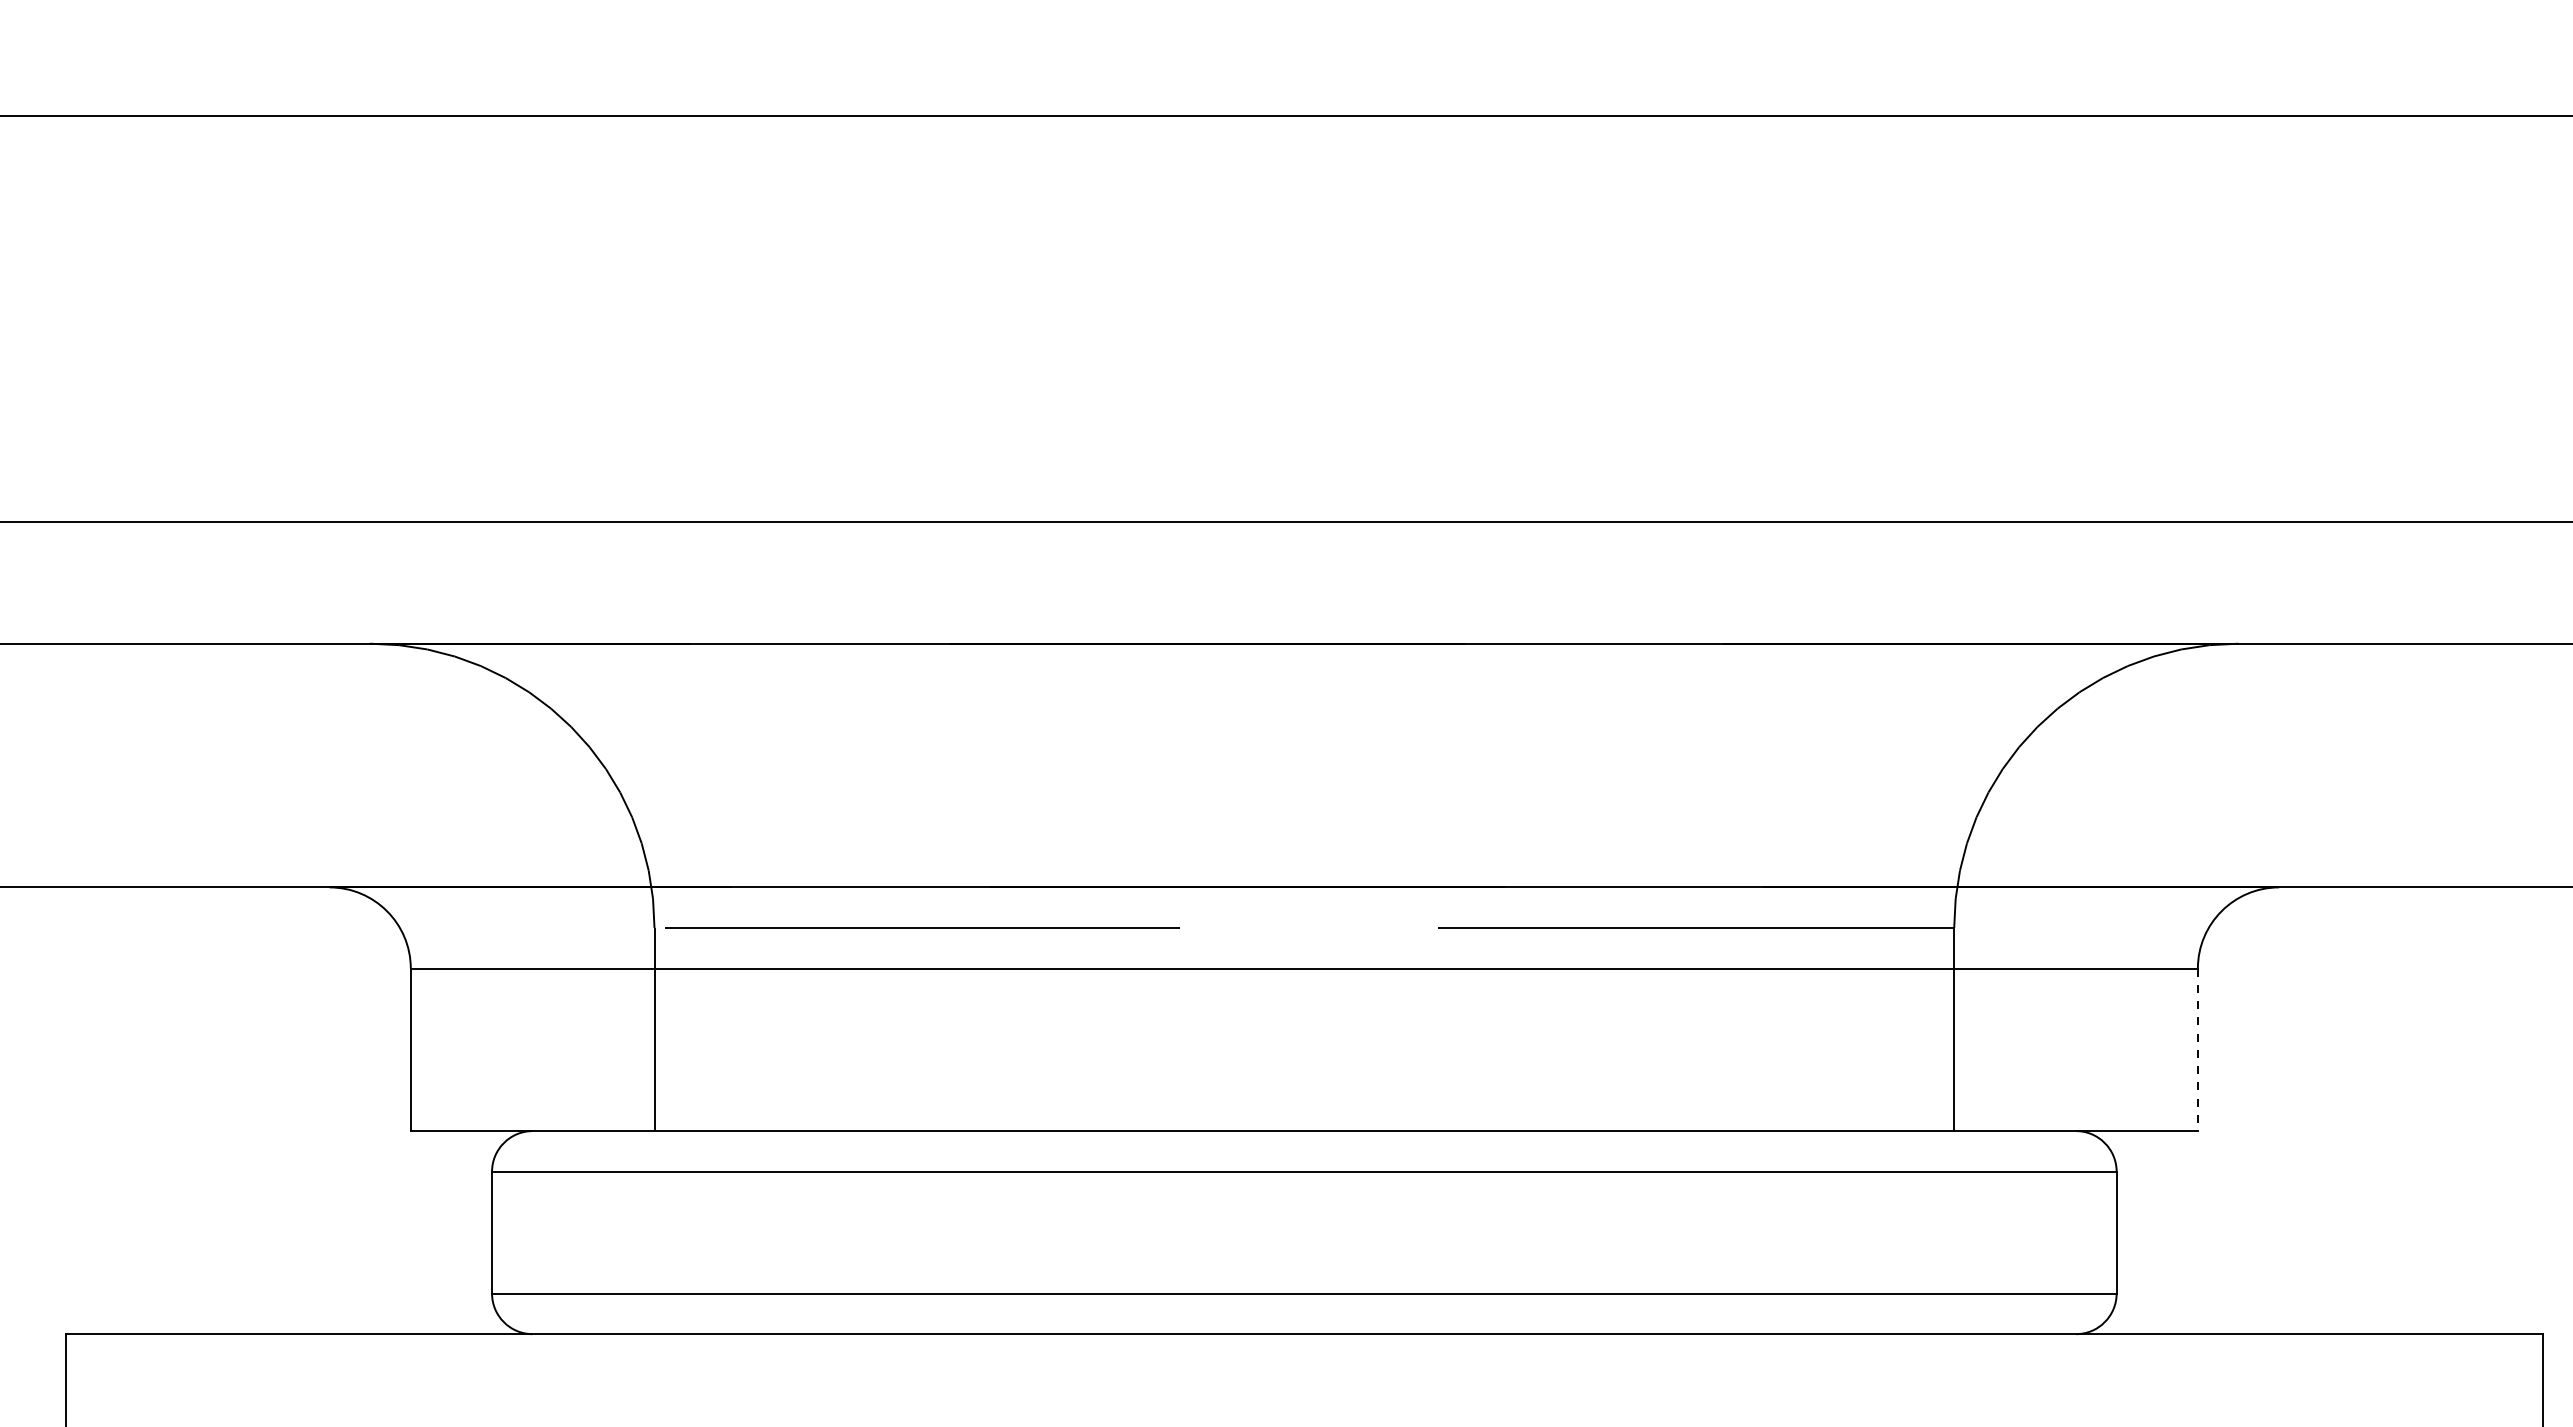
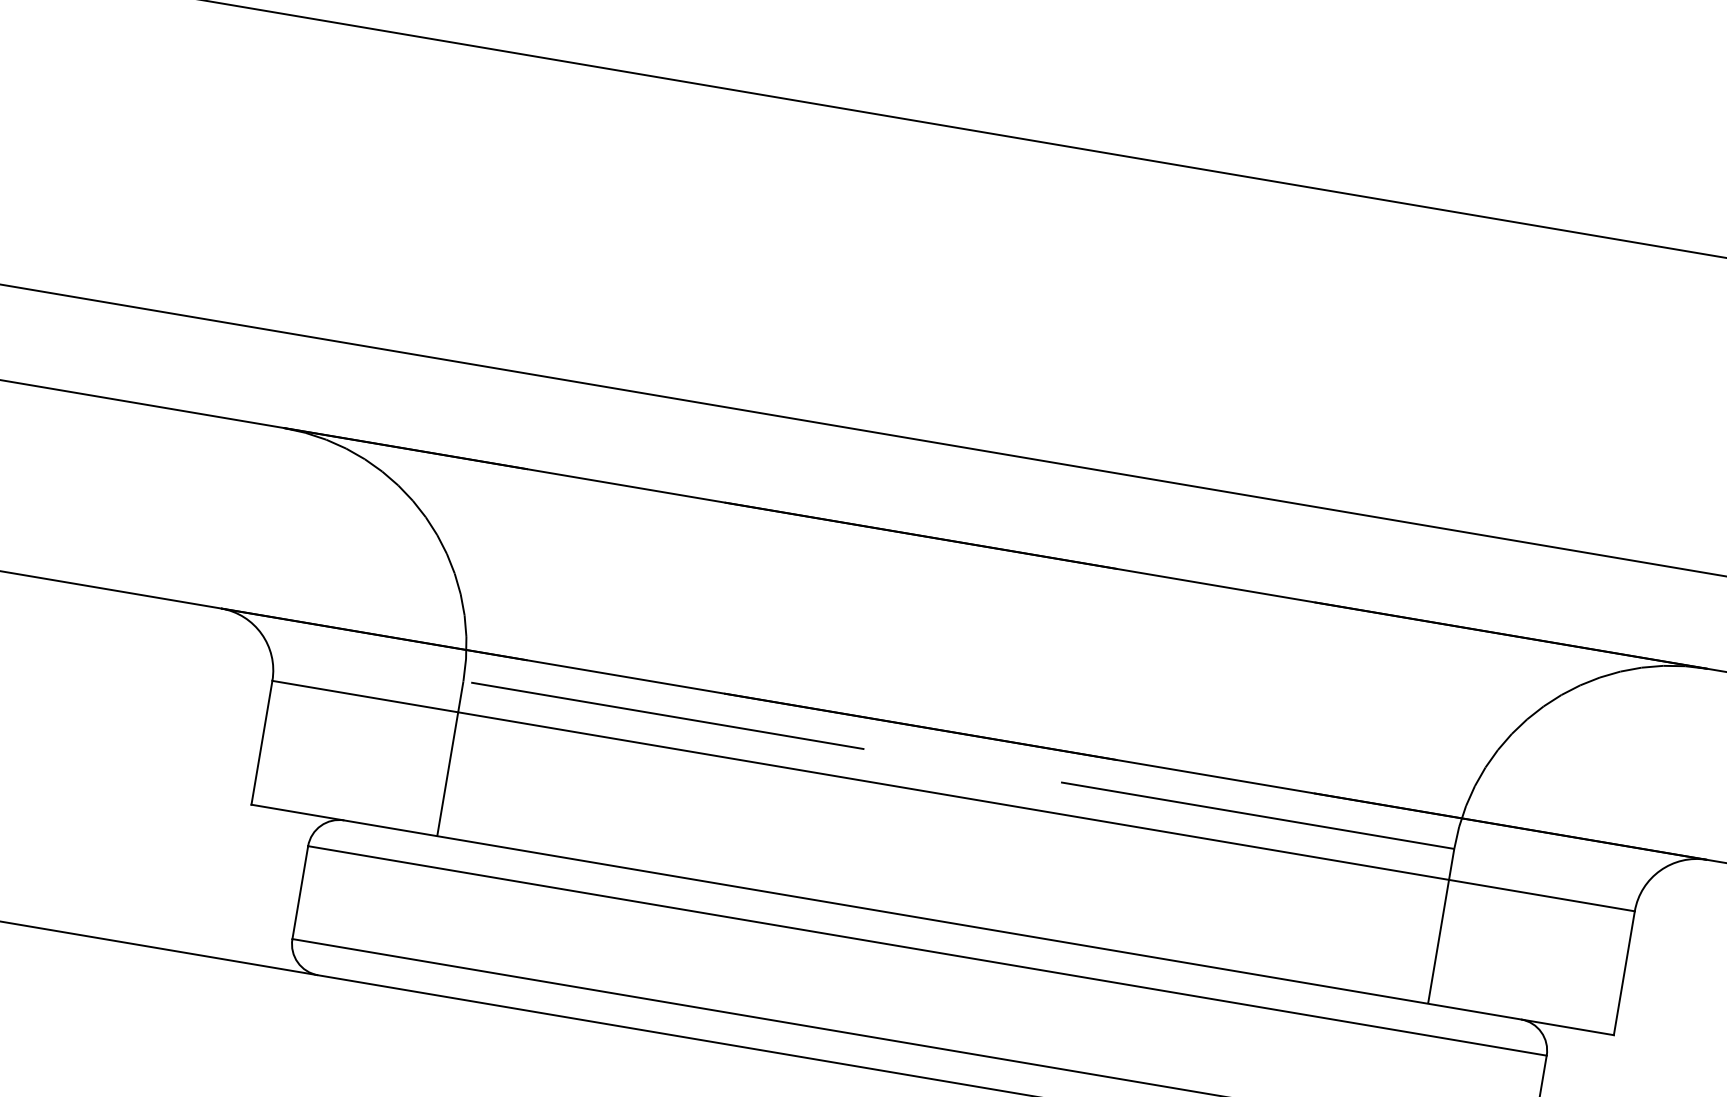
line: (2197, 1050) -> (1623, 973), dashed -> solid

